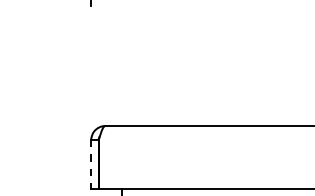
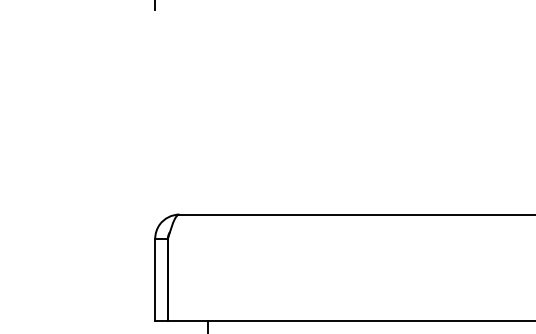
line: (91, 164) -> (155, 280), dashed -> solid

